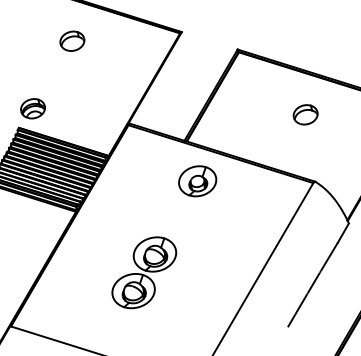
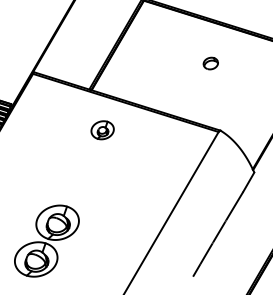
part: (305, 114) -> (210, 63), size x0.6
part: (197, 181) -> (102, 130), size x0.6
part: (144, 272) -> (47, 240), moved

